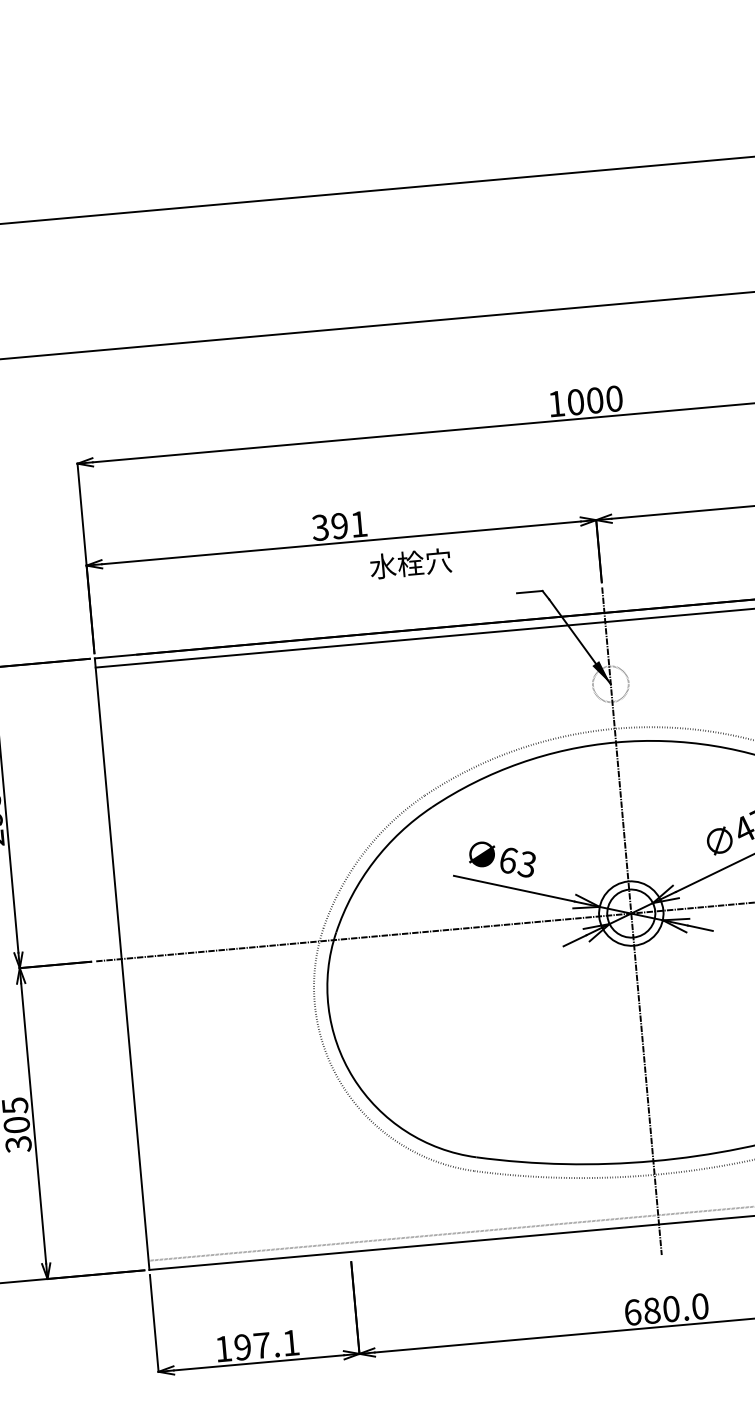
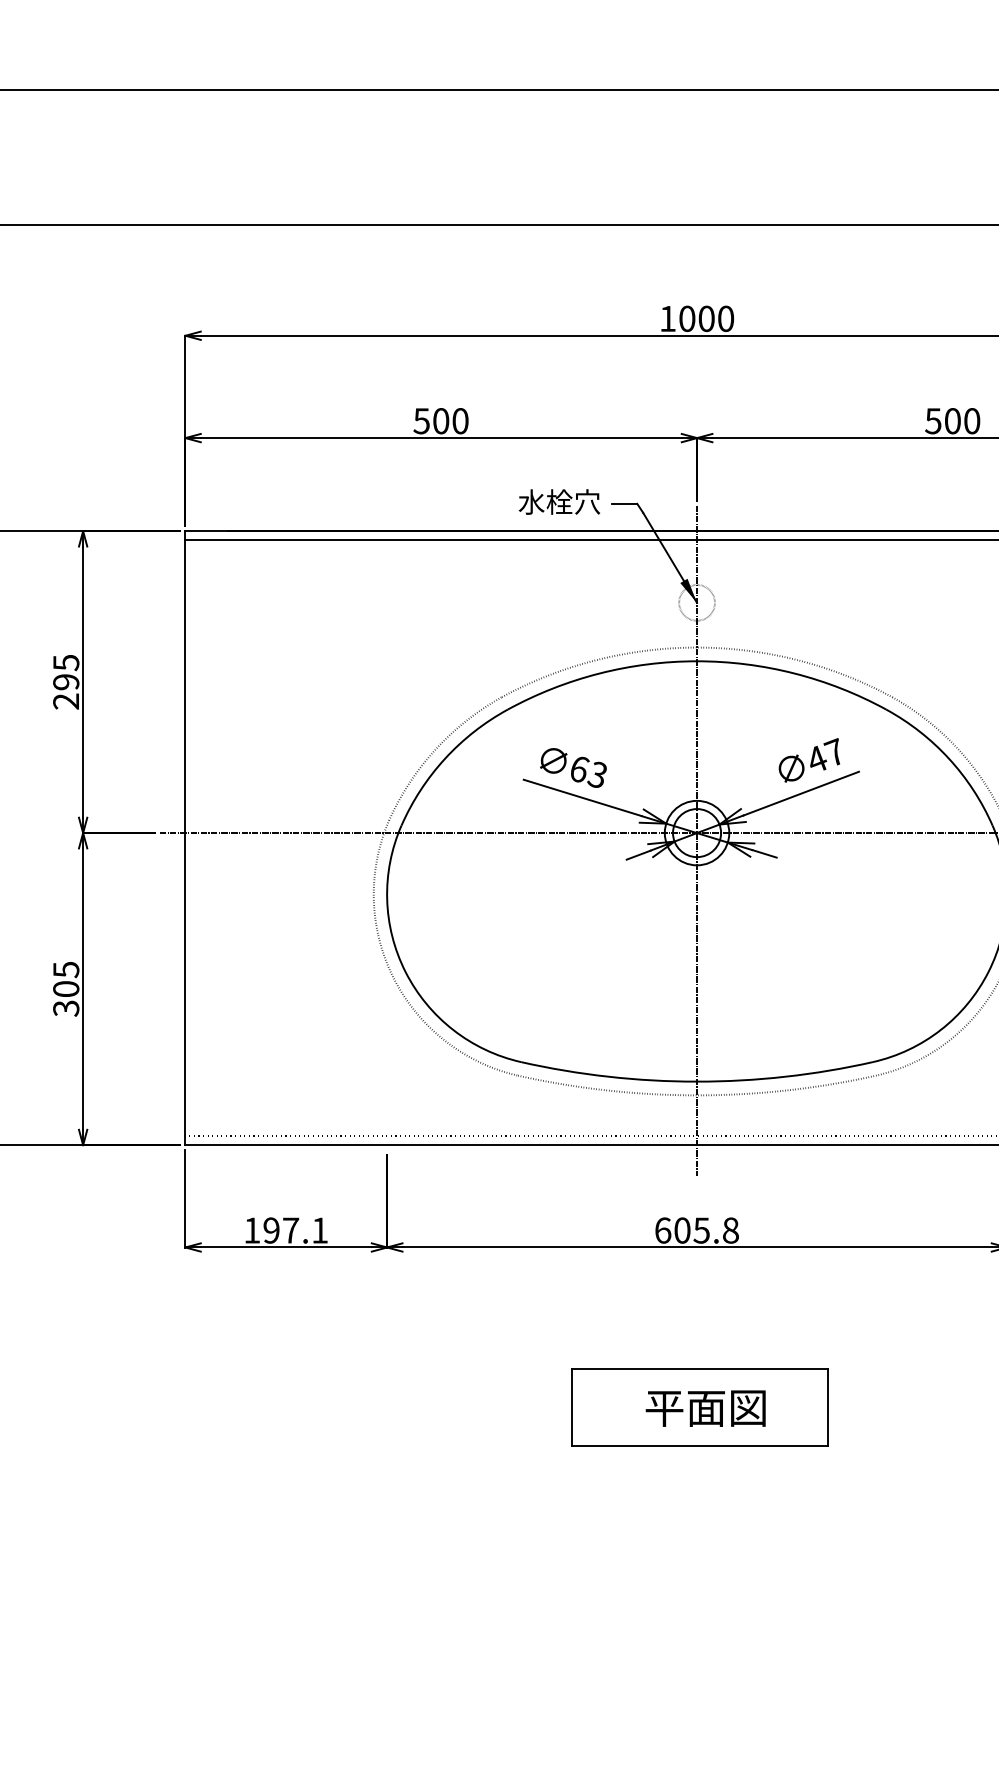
text: (339, 526) -> (440, 421), 391 -> 500
text: (410, 563) -> (559, 501), moved
text: (676, 1308) -> (706, 1230), 680.0 -> 605.8

